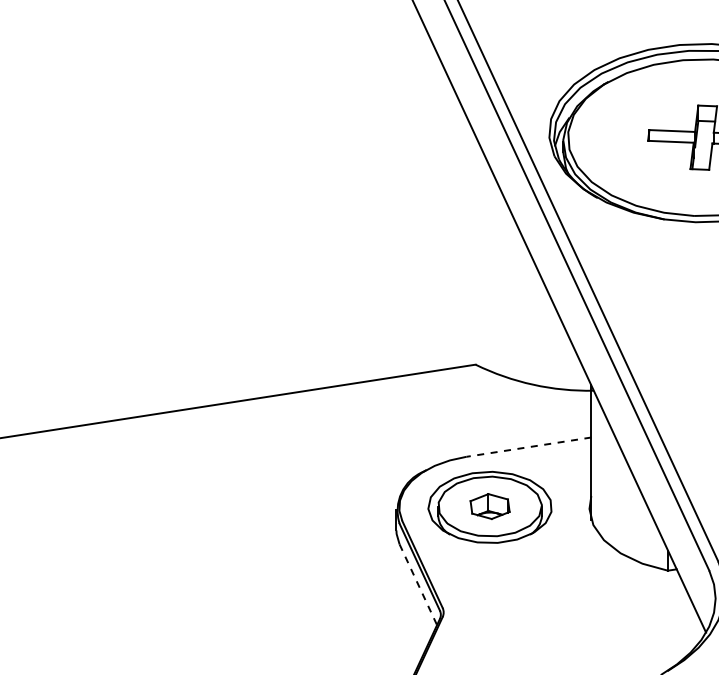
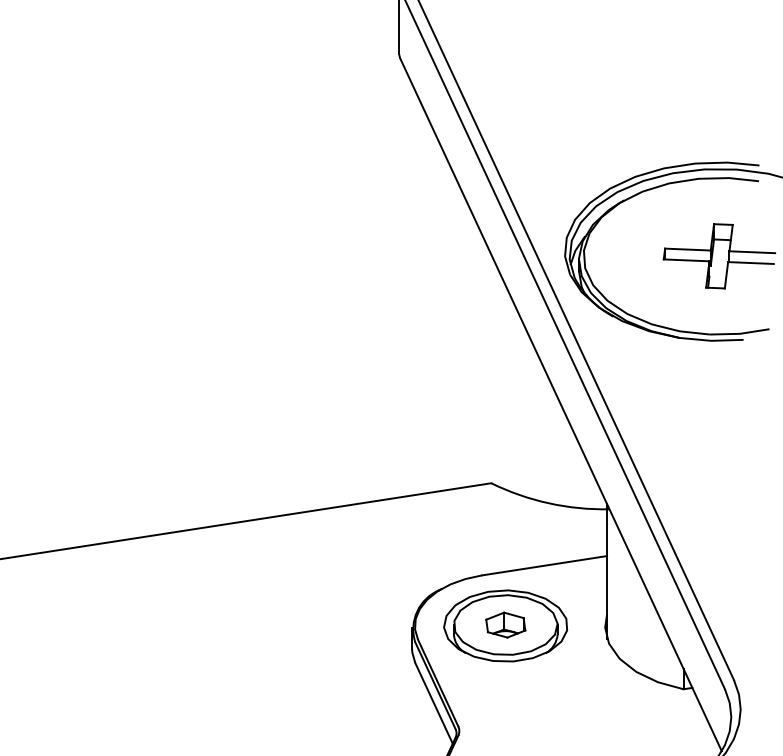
line: (528, 446) -> (544, 565), dashed -> solid
line: (418, 584) -> (434, 703), dashed -> solid

